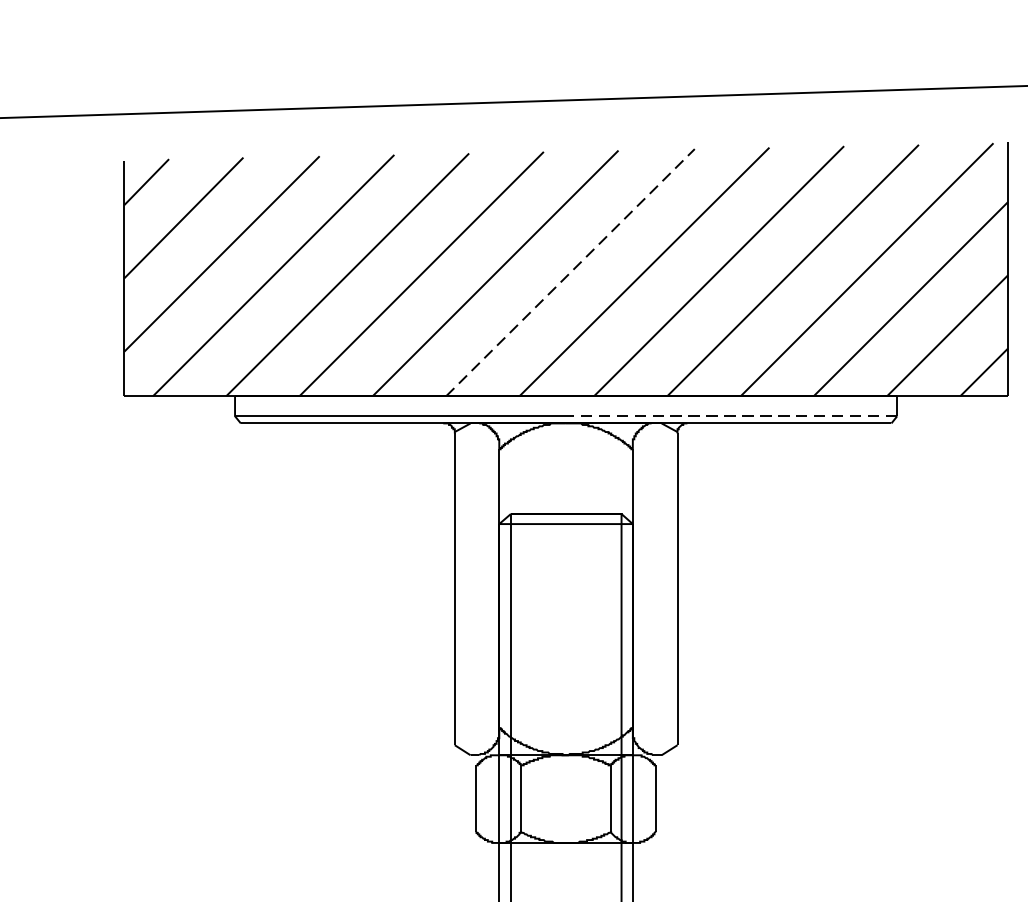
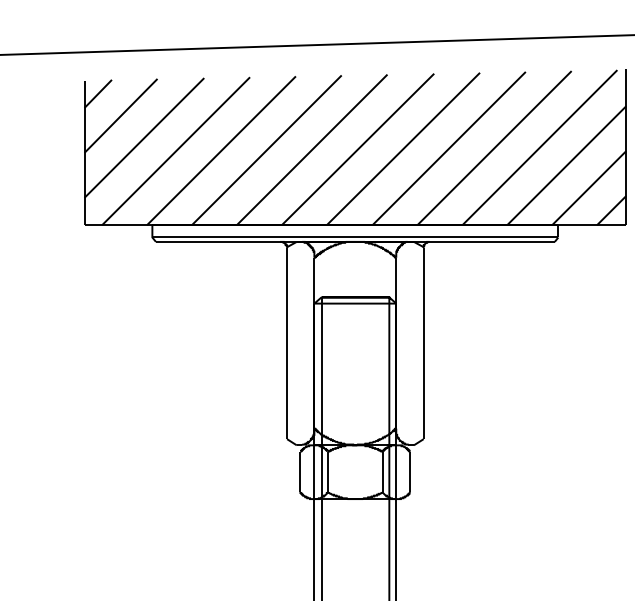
line: (571, 272) -> (358, 149), dashed -> solid
line: (731, 416) -> (456, 237), dashed -> solid

